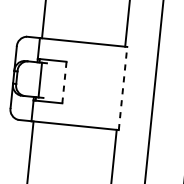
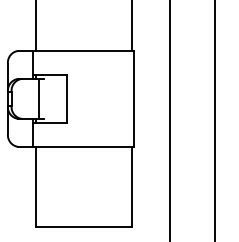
line: (64, 82) -> (66, 98), dashed -> solid
line: (123, 88) -> (134, 98), dashed -> solid

